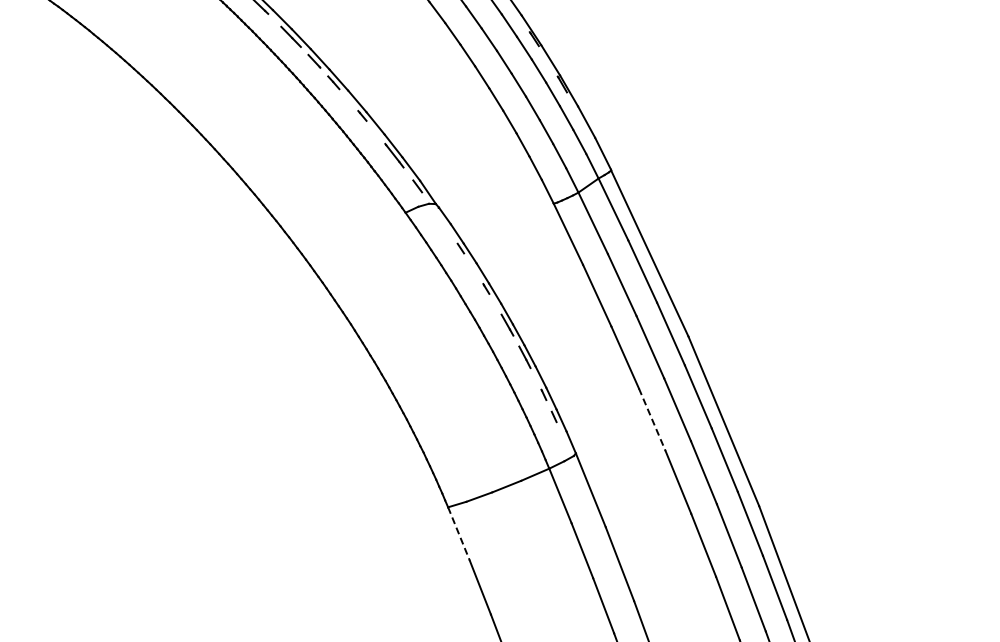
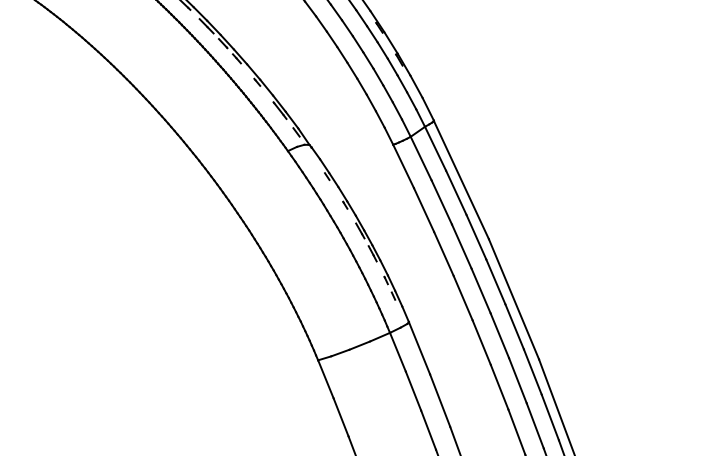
line: (652, 419) -> (463, 297), dashed -> solid
line: (459, 534) -> (326, 379), dashed -> solid

